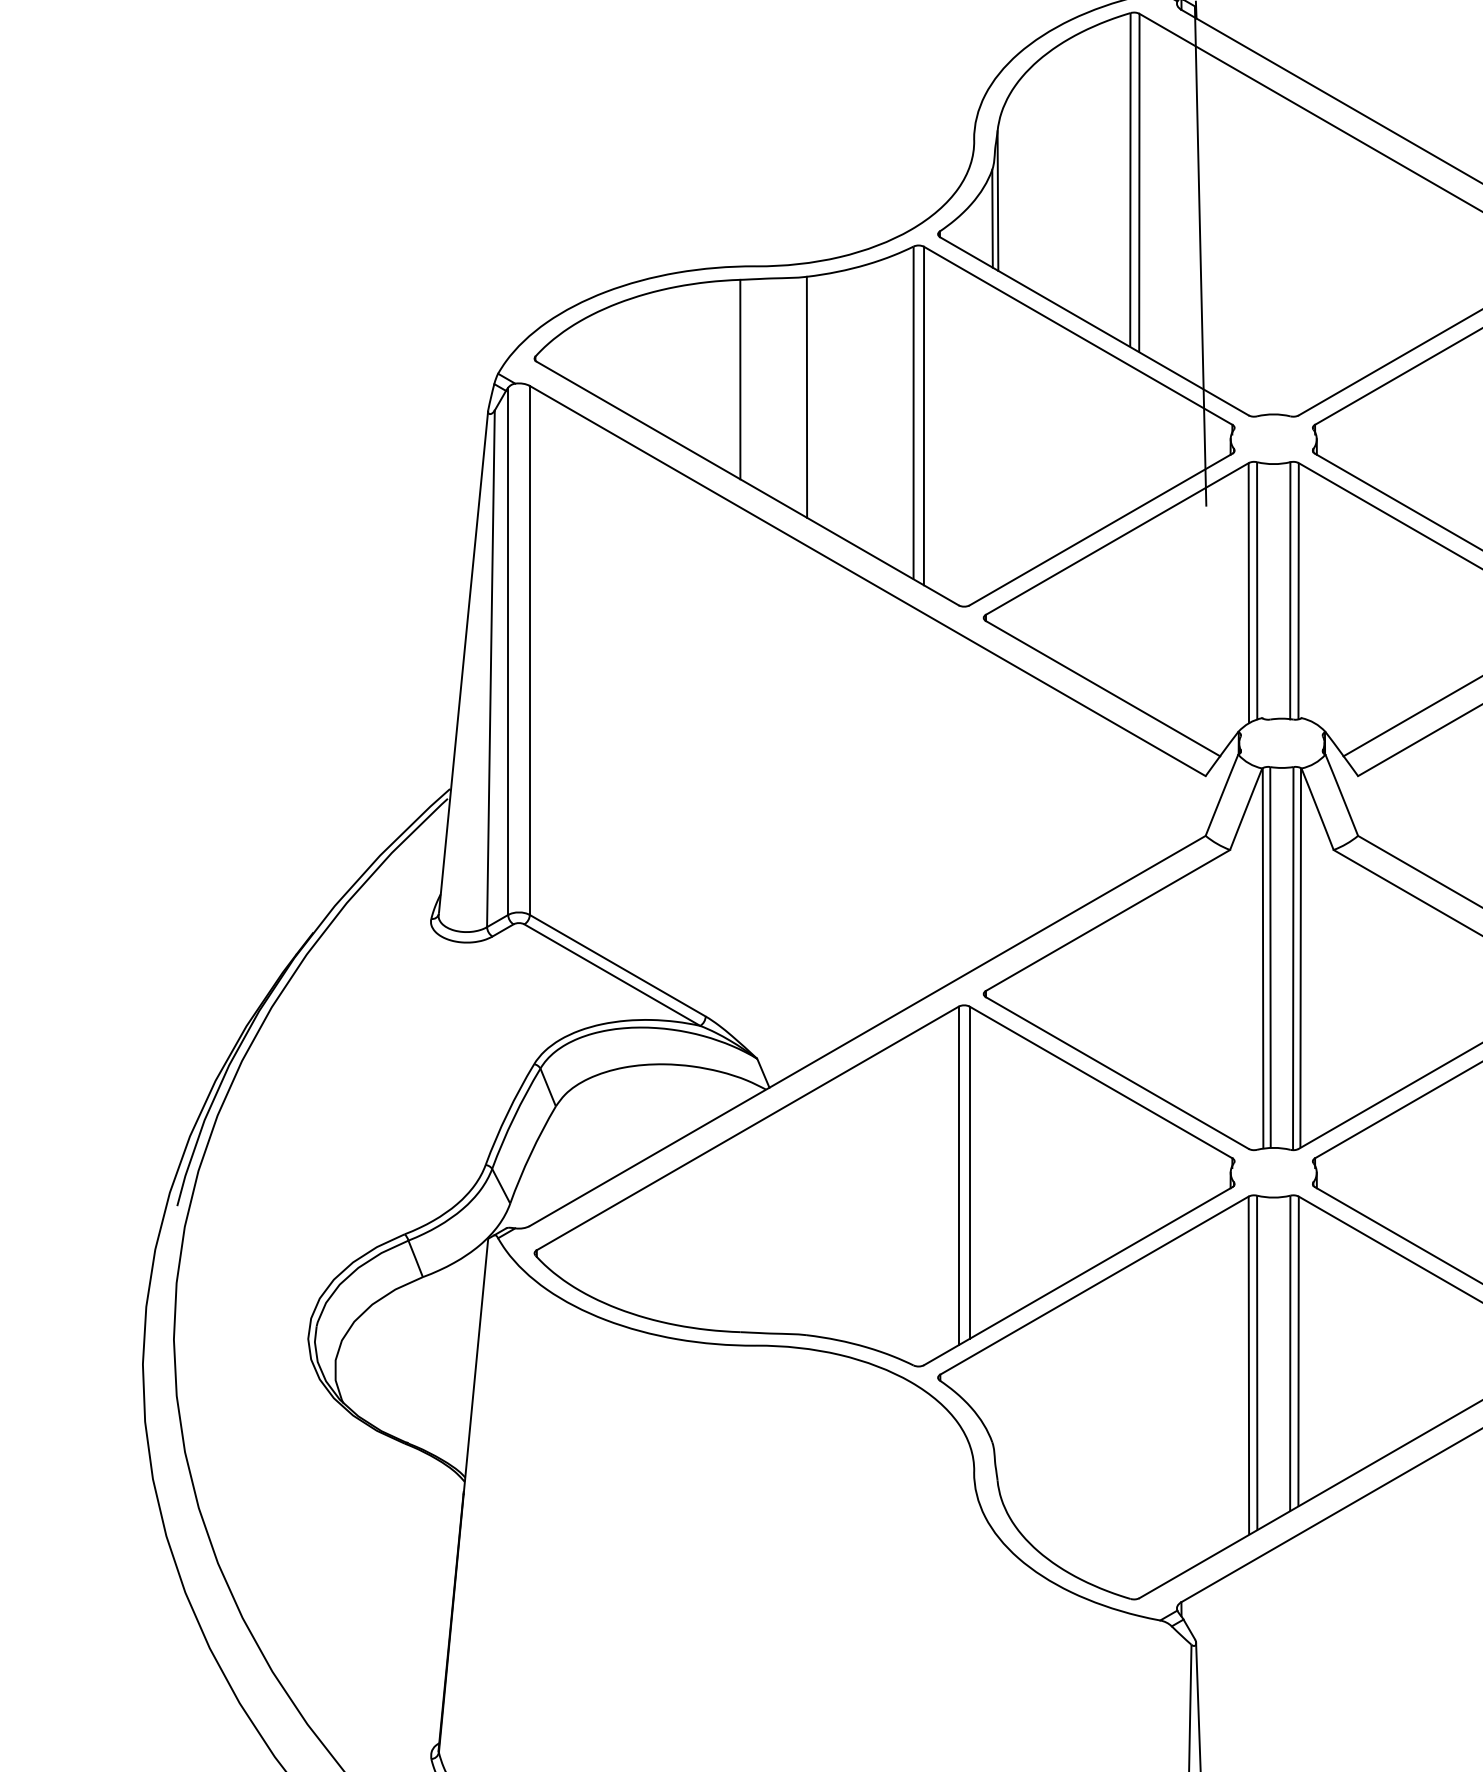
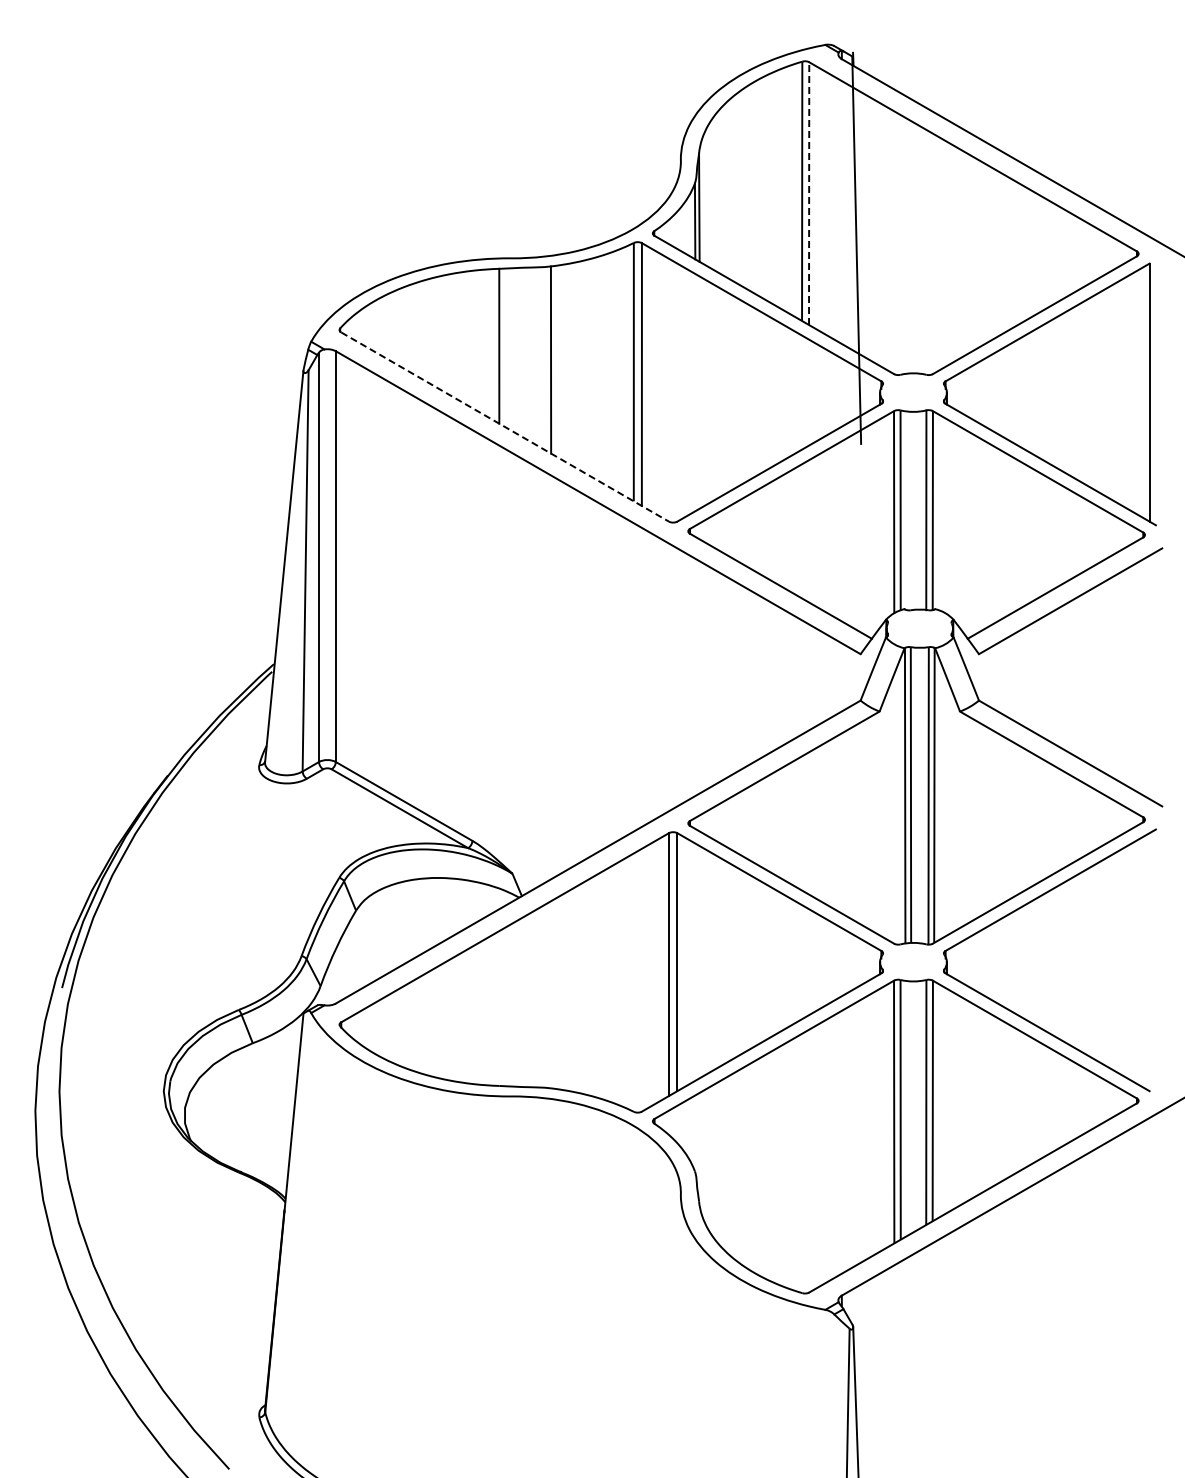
line: (1139, 181) -> (809, 192), solid -> dashed
line: (748, 484) -> (505, 427), solid -> dashed

